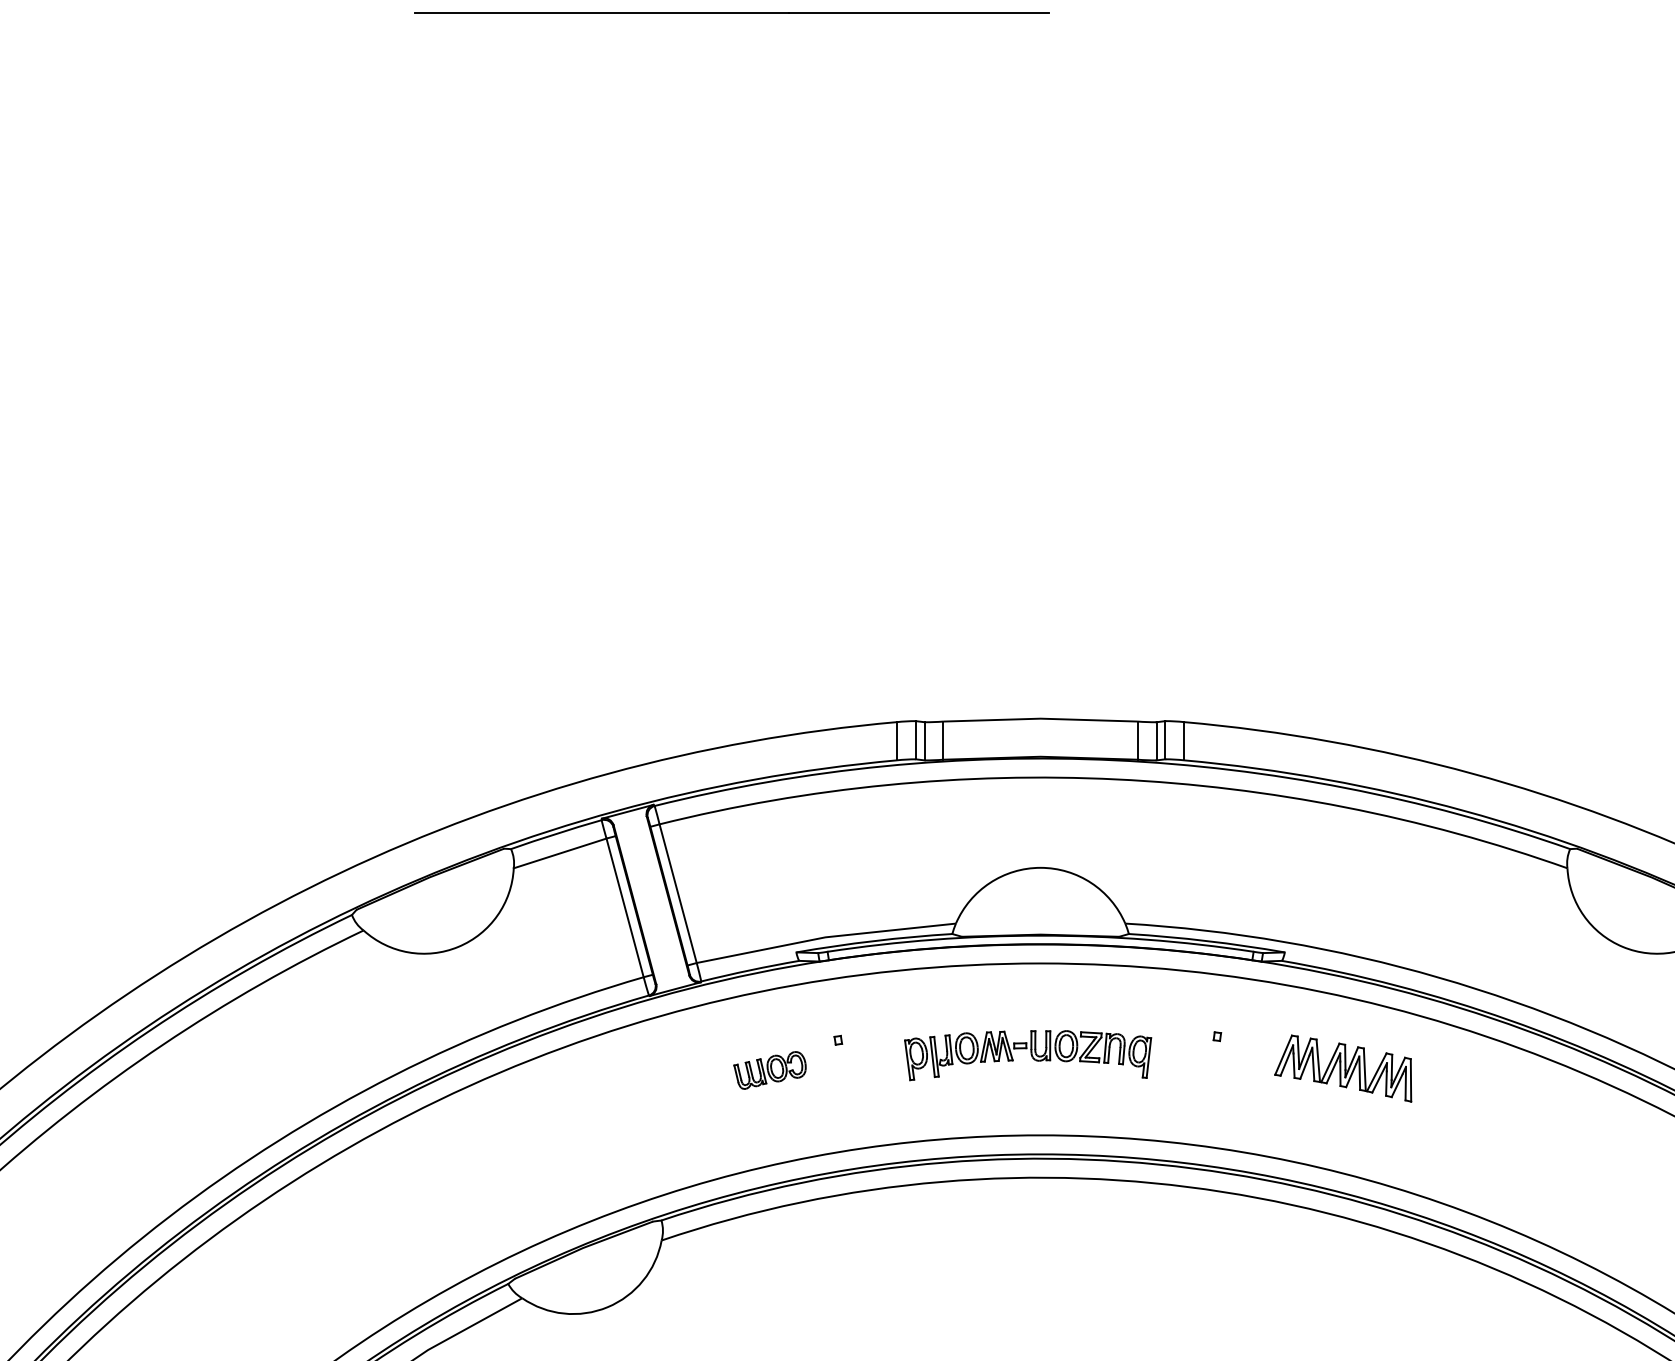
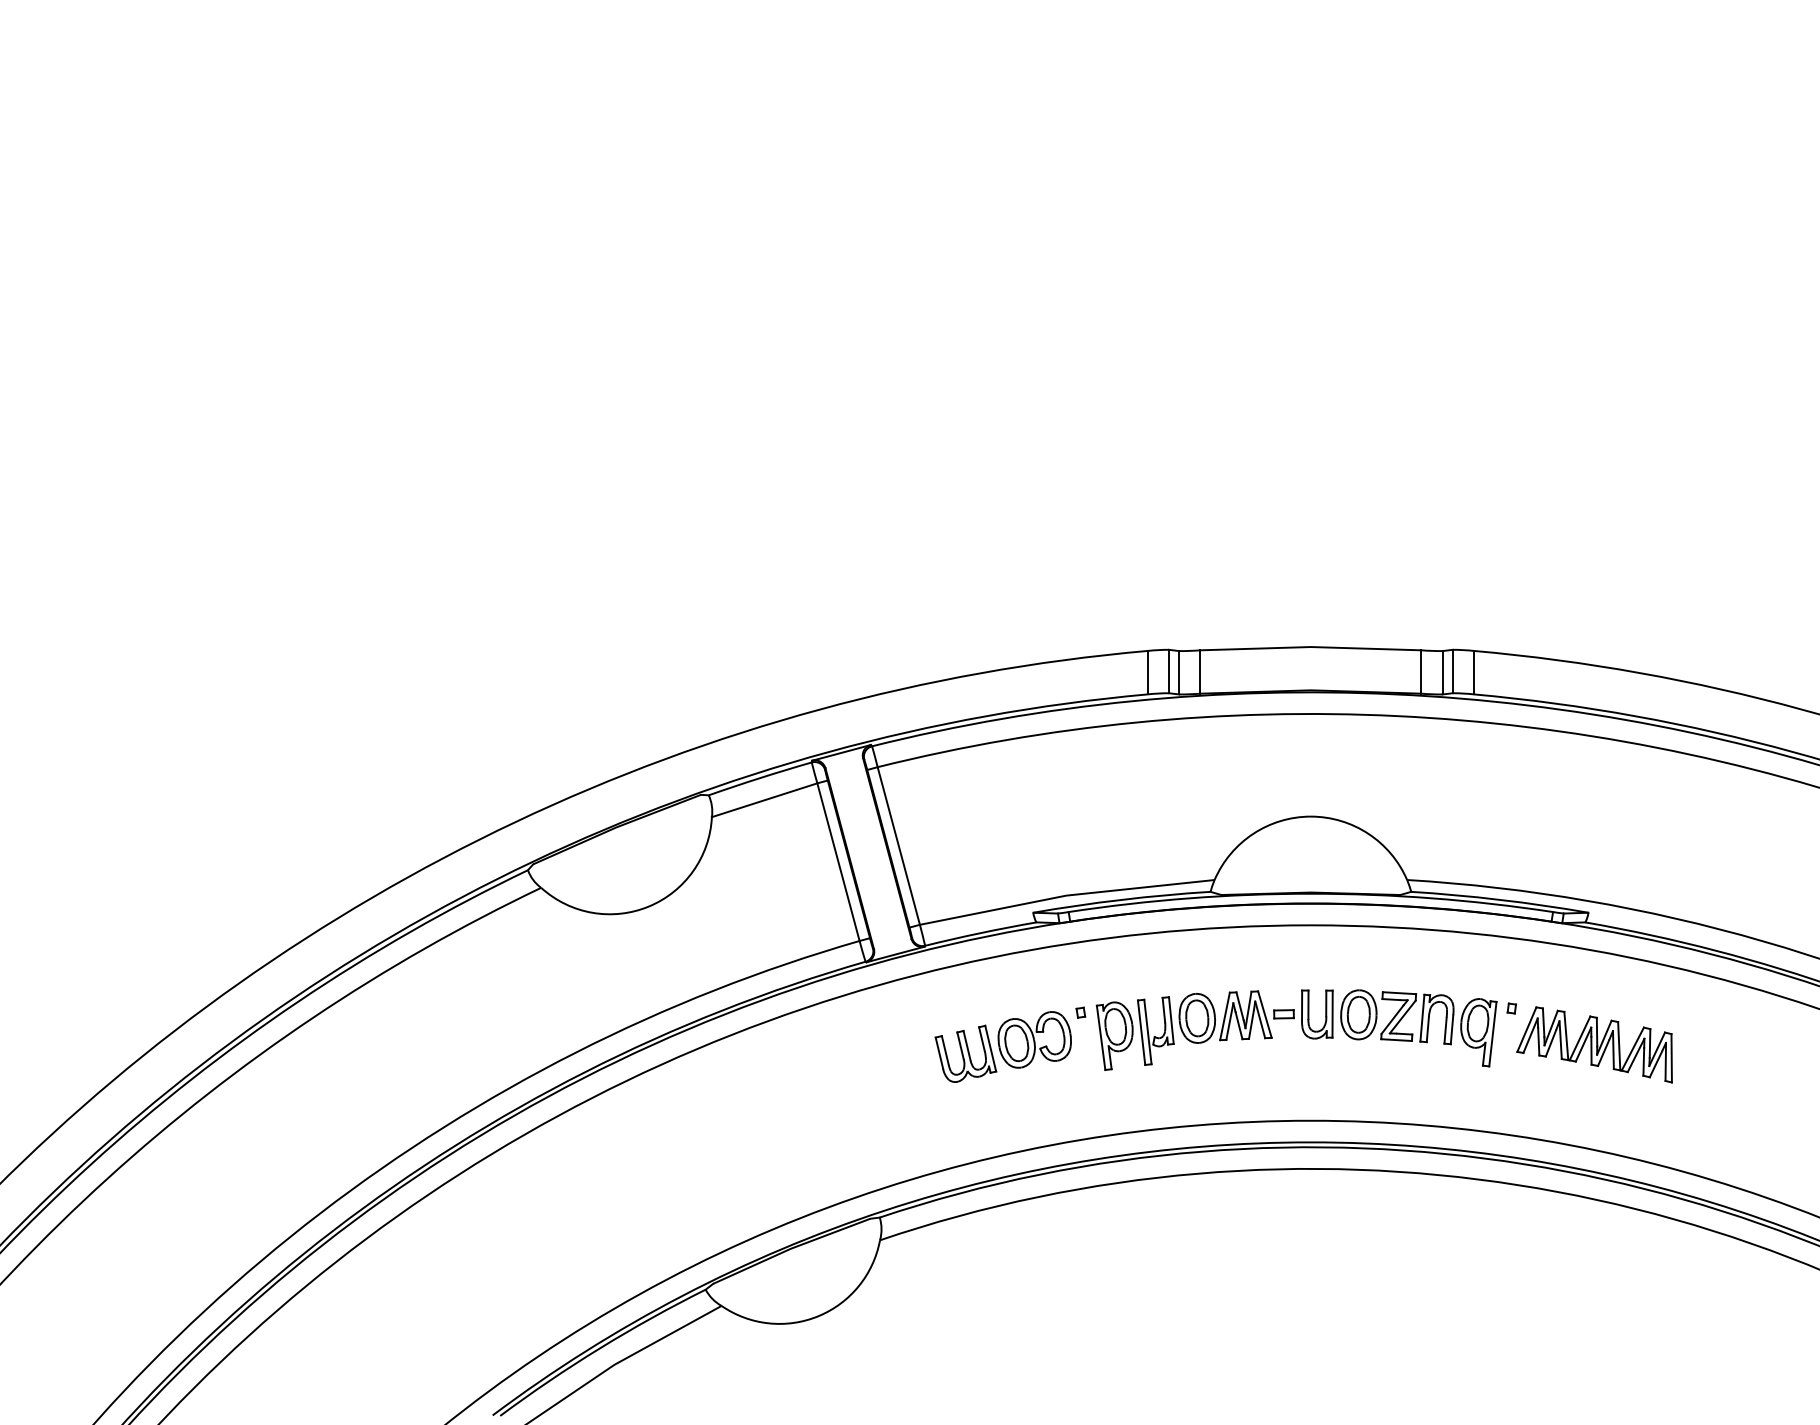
part: (1027, 1055) -> (1295, 1029), size x1.43
part: (1343, 1068) -> (1594, 1044), moved
part: (769, 1070) -> (1002, 1047), size x1.67

